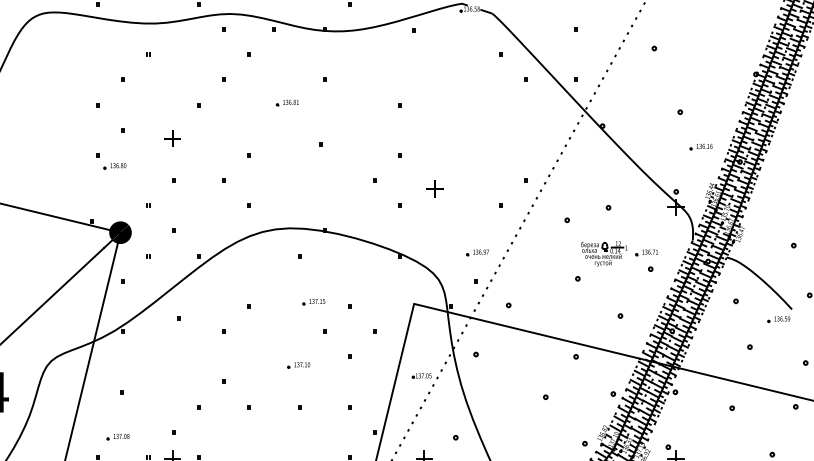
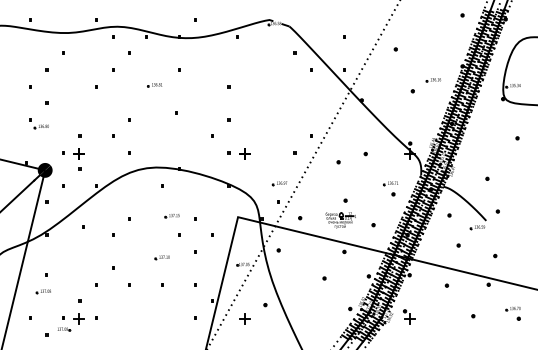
part: (171, 138) -> (78, 153), moved
part: (699, 147) -> (432, 80), moved
part: (434, 188) -> (244, 153), moved
part: (603, 254) -> (340, 220), moved
part: (116, 436) -> (42, 291), moved

